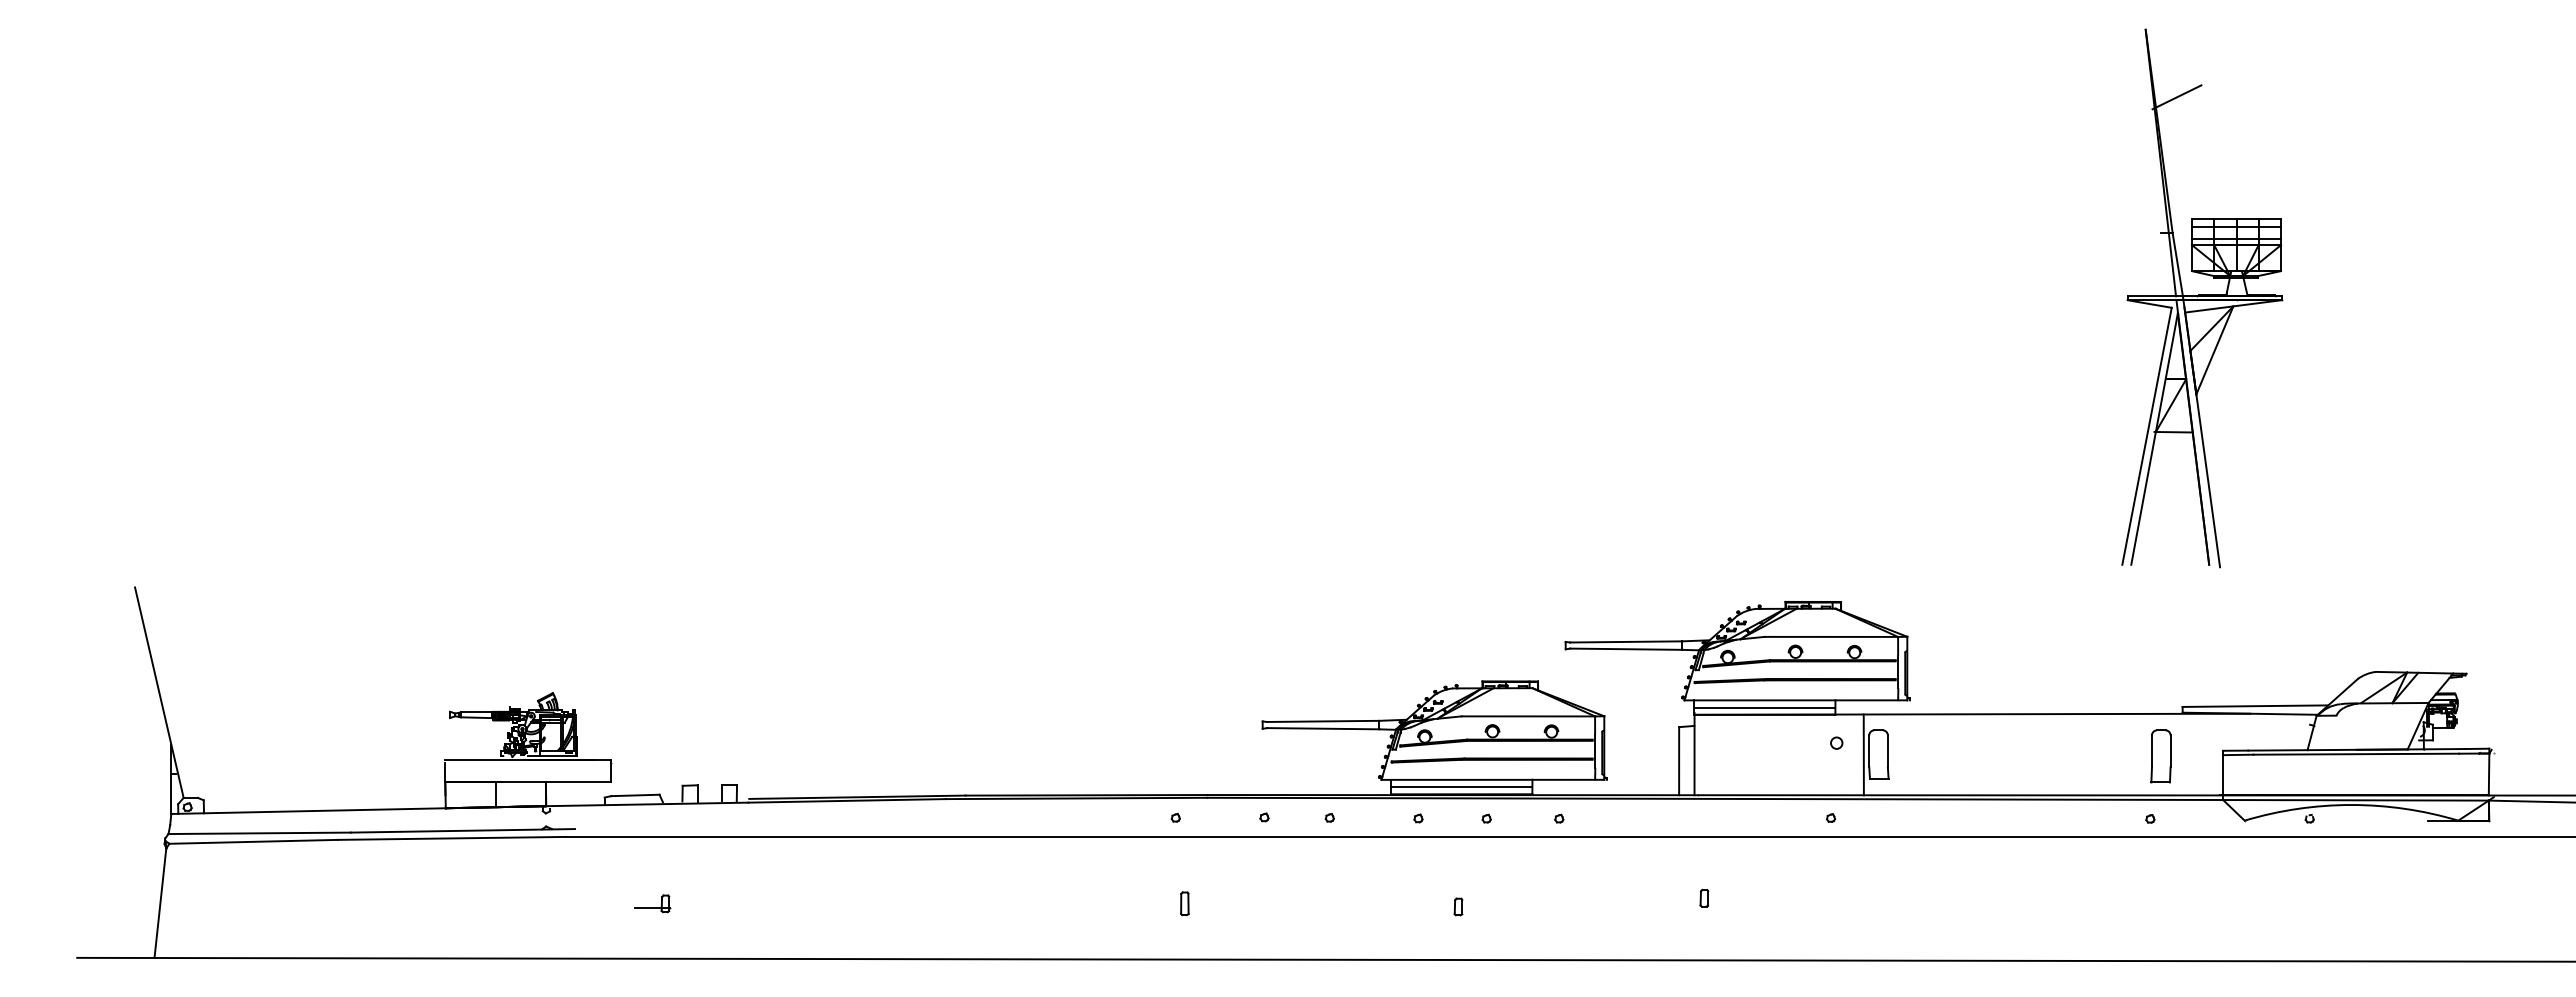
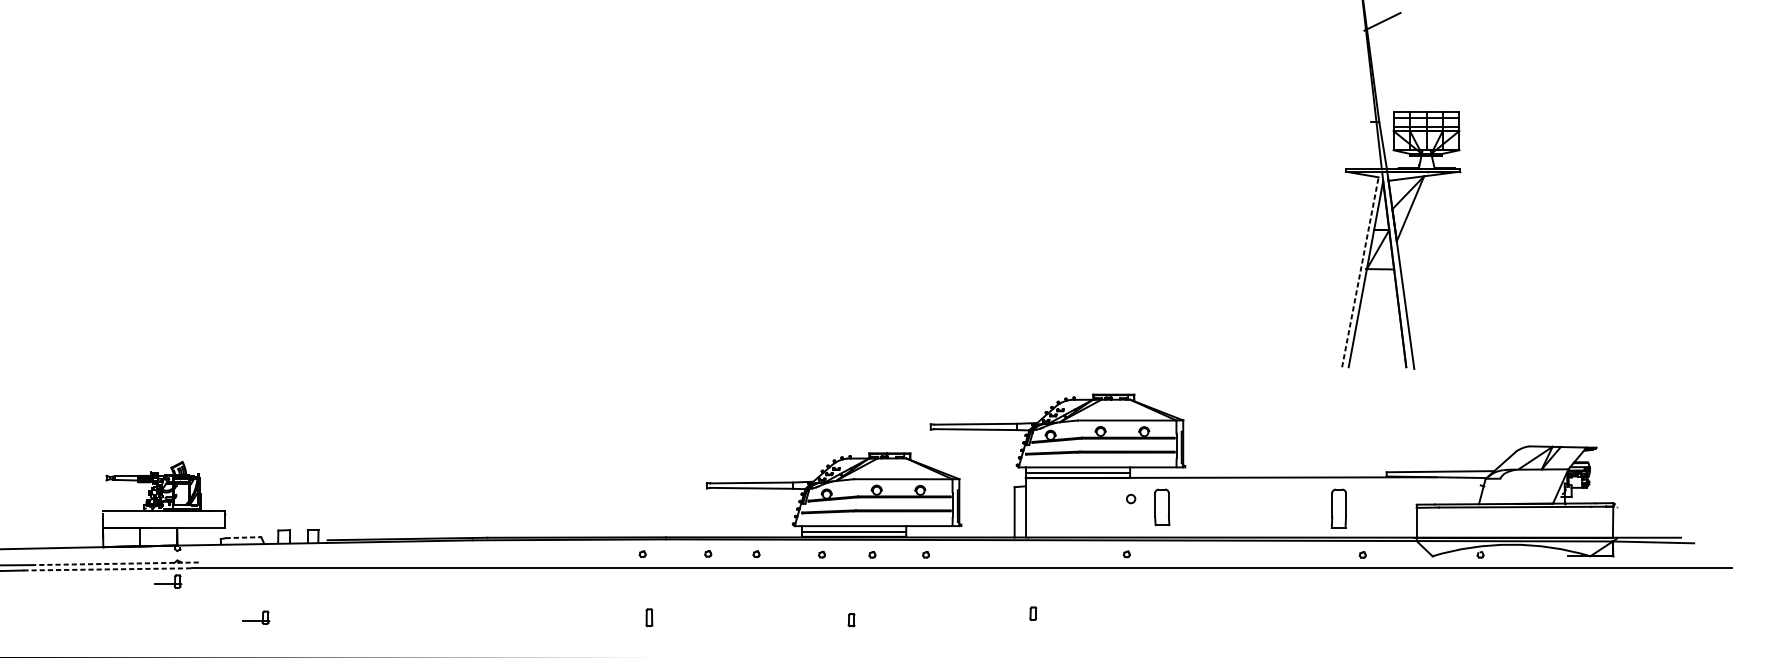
line: (2147, 436) -> (1360, 272), solid -> dashed
line: (1863, 754) -> (1150, 507), removed
part: (2160, 756) -> (1338, 508), moved
line: (635, 795) -> (243, 537), solid -> dashed
line: (462, 830) -> (115, 563), solid -> dashed
line: (451, 838) -> (107, 569), solid -> dashed
part: (533, 854) -> (168, 581), added

